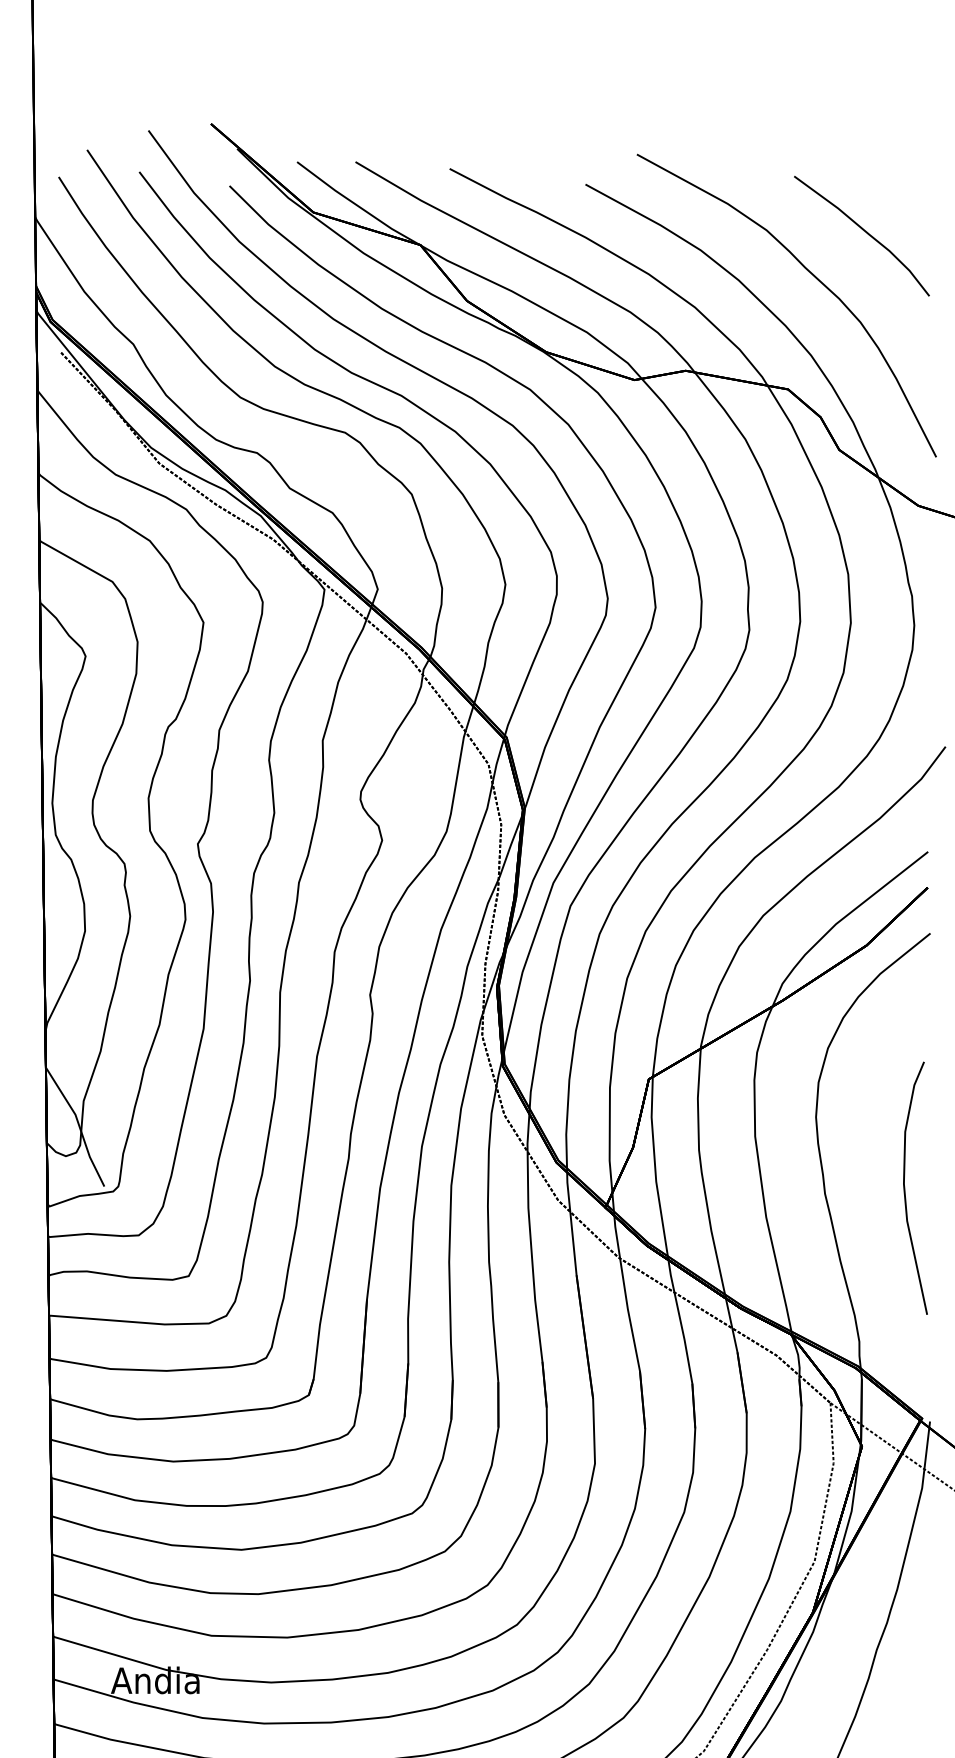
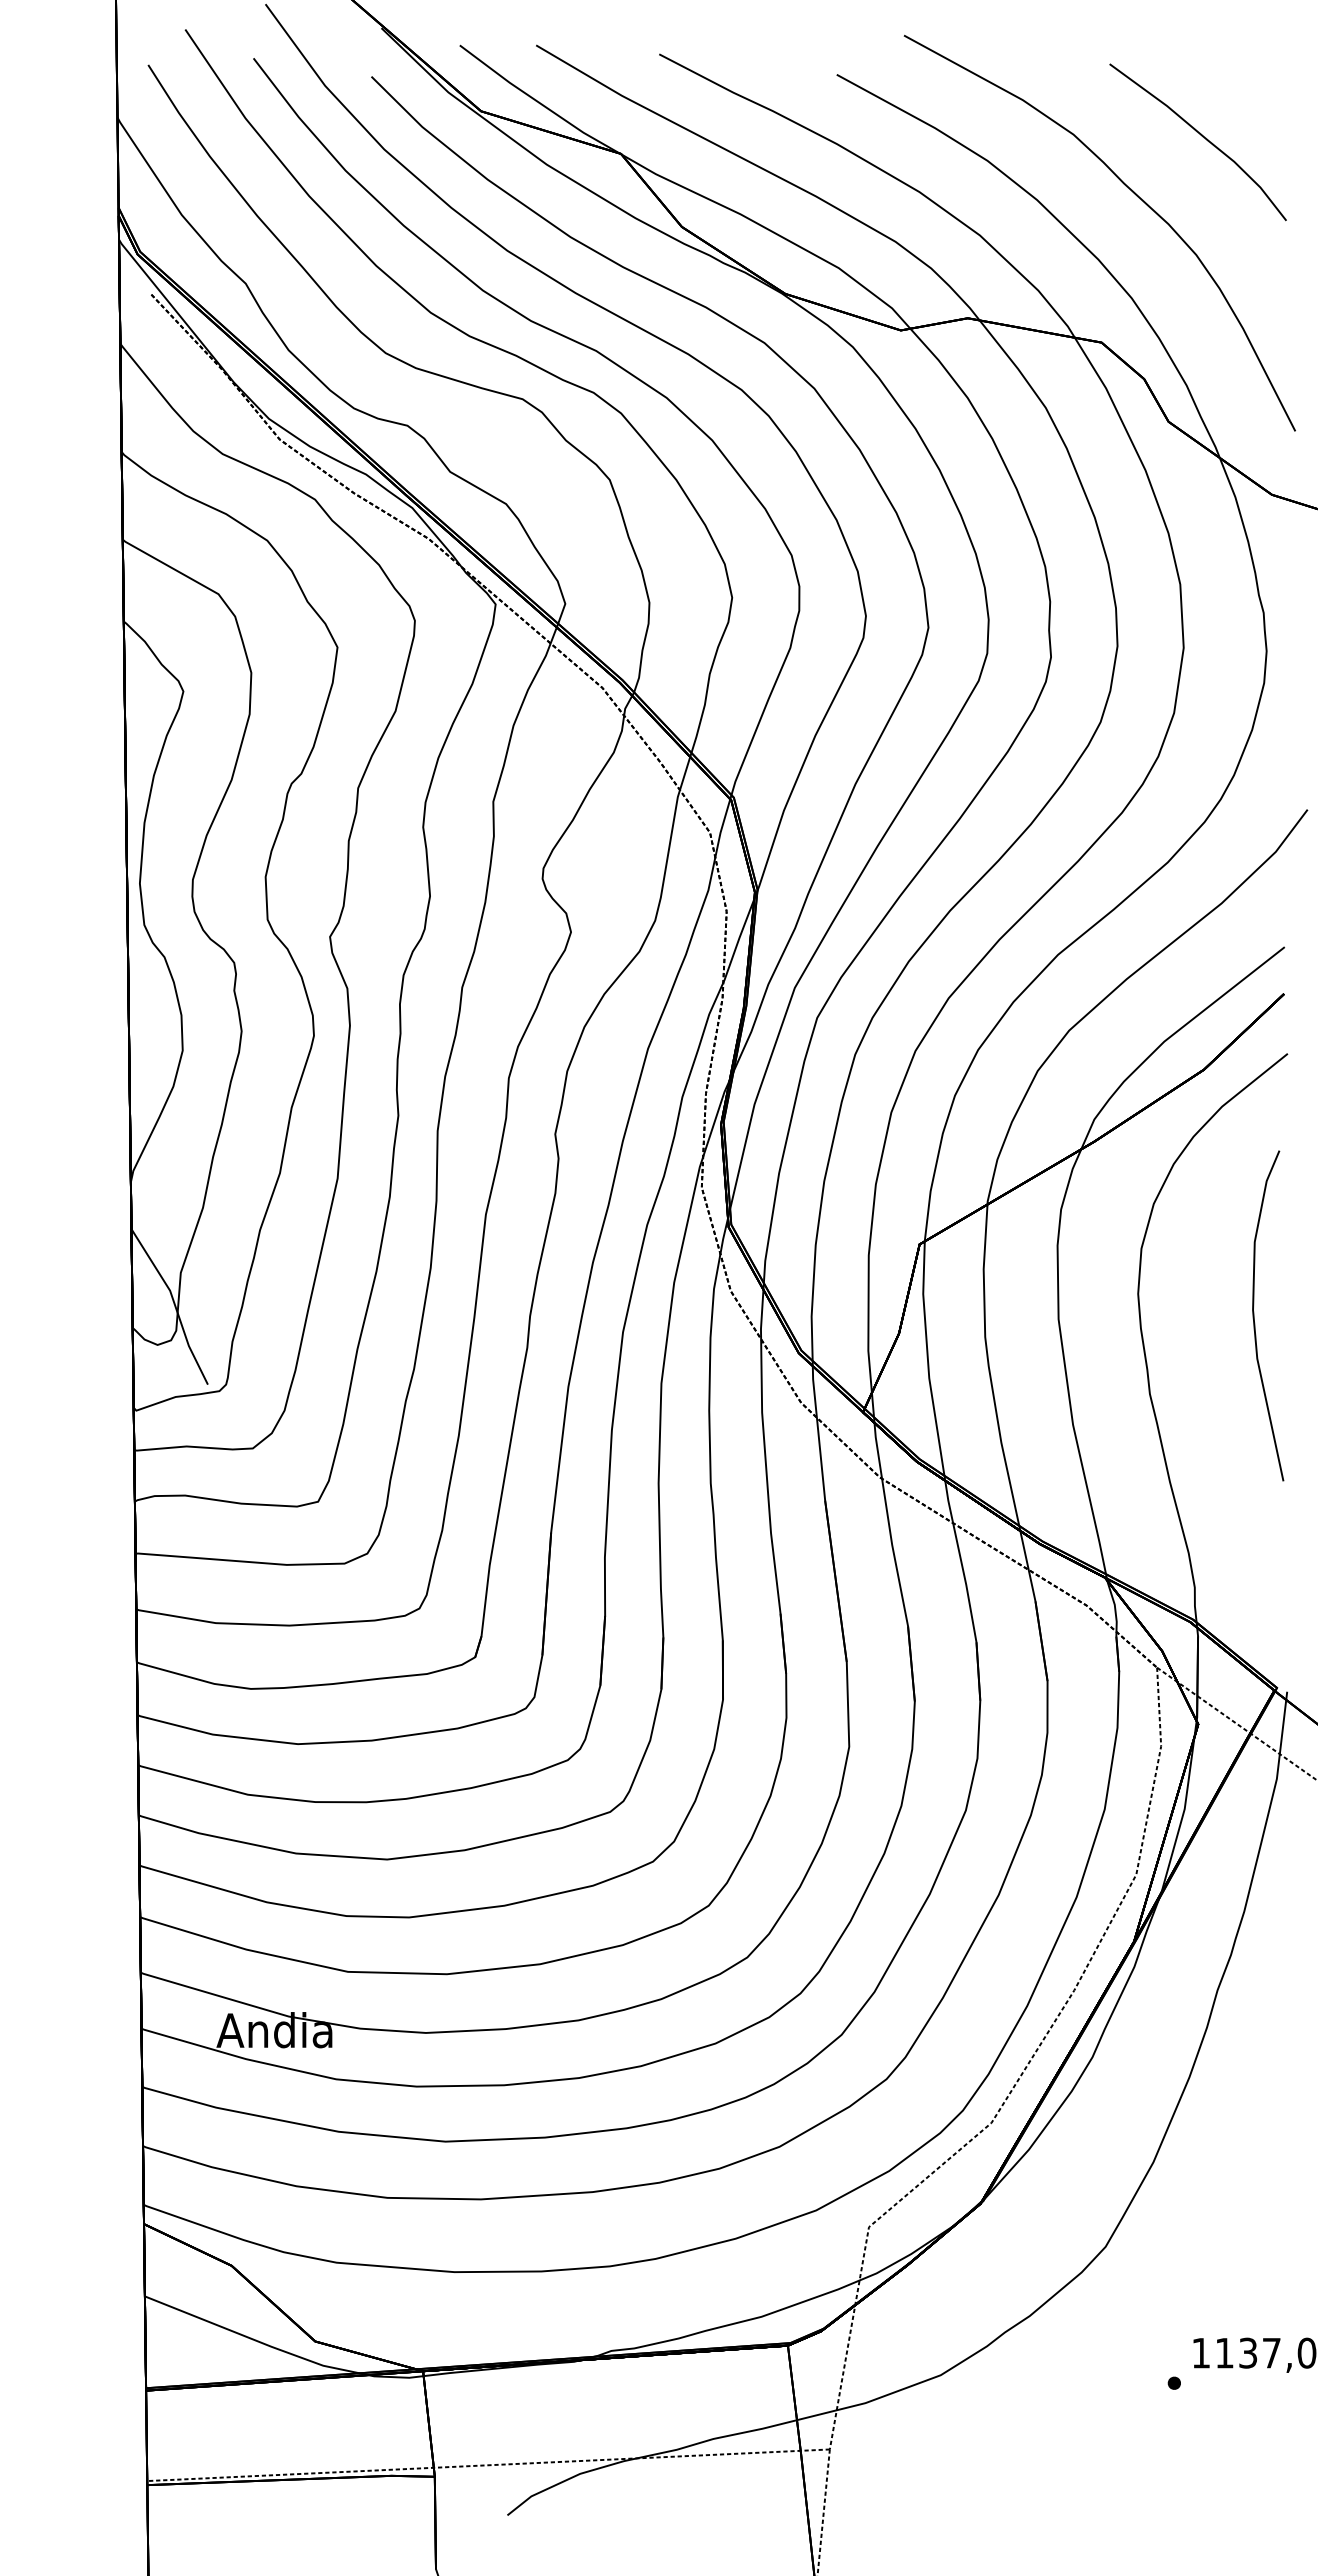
curve: (905, 1187) -> (1254, 1315), moved

